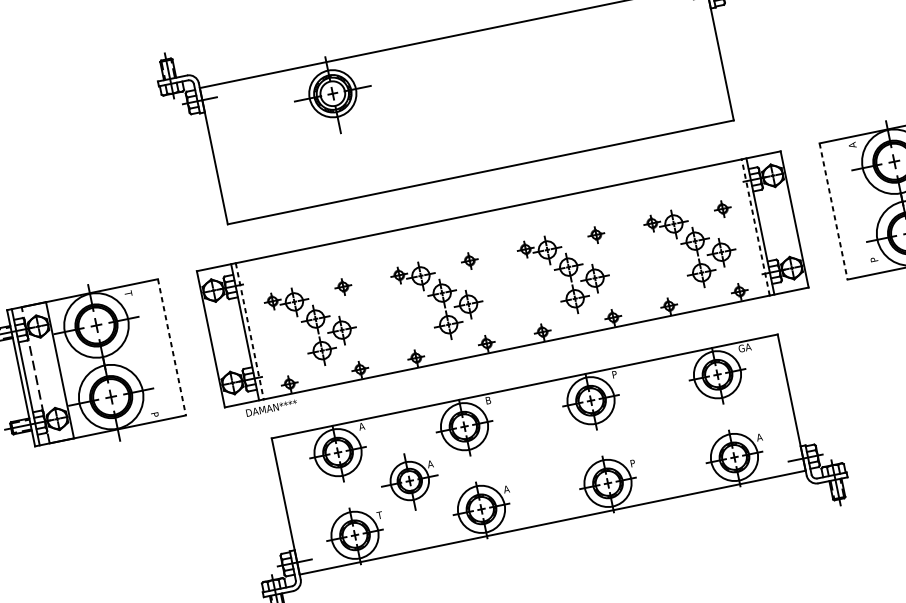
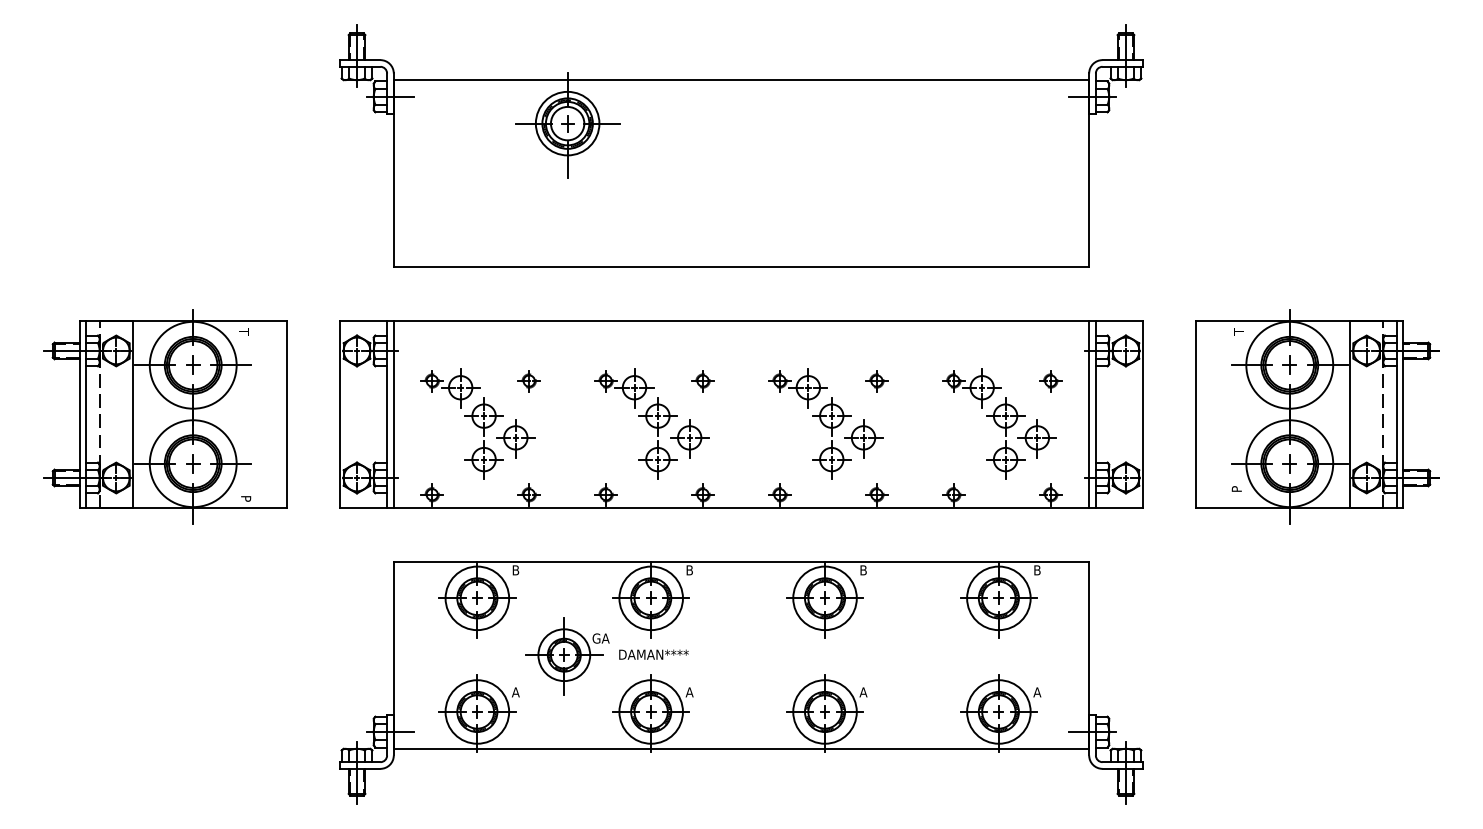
text: (852, 145) -> (1238, 332), A -> T
line: (833, 211) -> (1196, 414), dashed -> solid
line: (755, 227) -> (1089, 414), dashed -> solid
line: (249, 331) -> (393, 414), dashed -> solid
line: (171, 347) -> (286, 414), dashed -> solid
text: (744, 348) -> (1041, 570), GA -> B
text: (614, 374) -> (863, 570), P -> B
text: (271, 408) -> (653, 654), moved
text: (361, 426) -> (515, 570), A -> B
text: (433, 463) -> (600, 638), A -> GA
text: (633, 463) -> (863, 692), P -> A
text: (379, 515) -> (515, 692), T -> A

